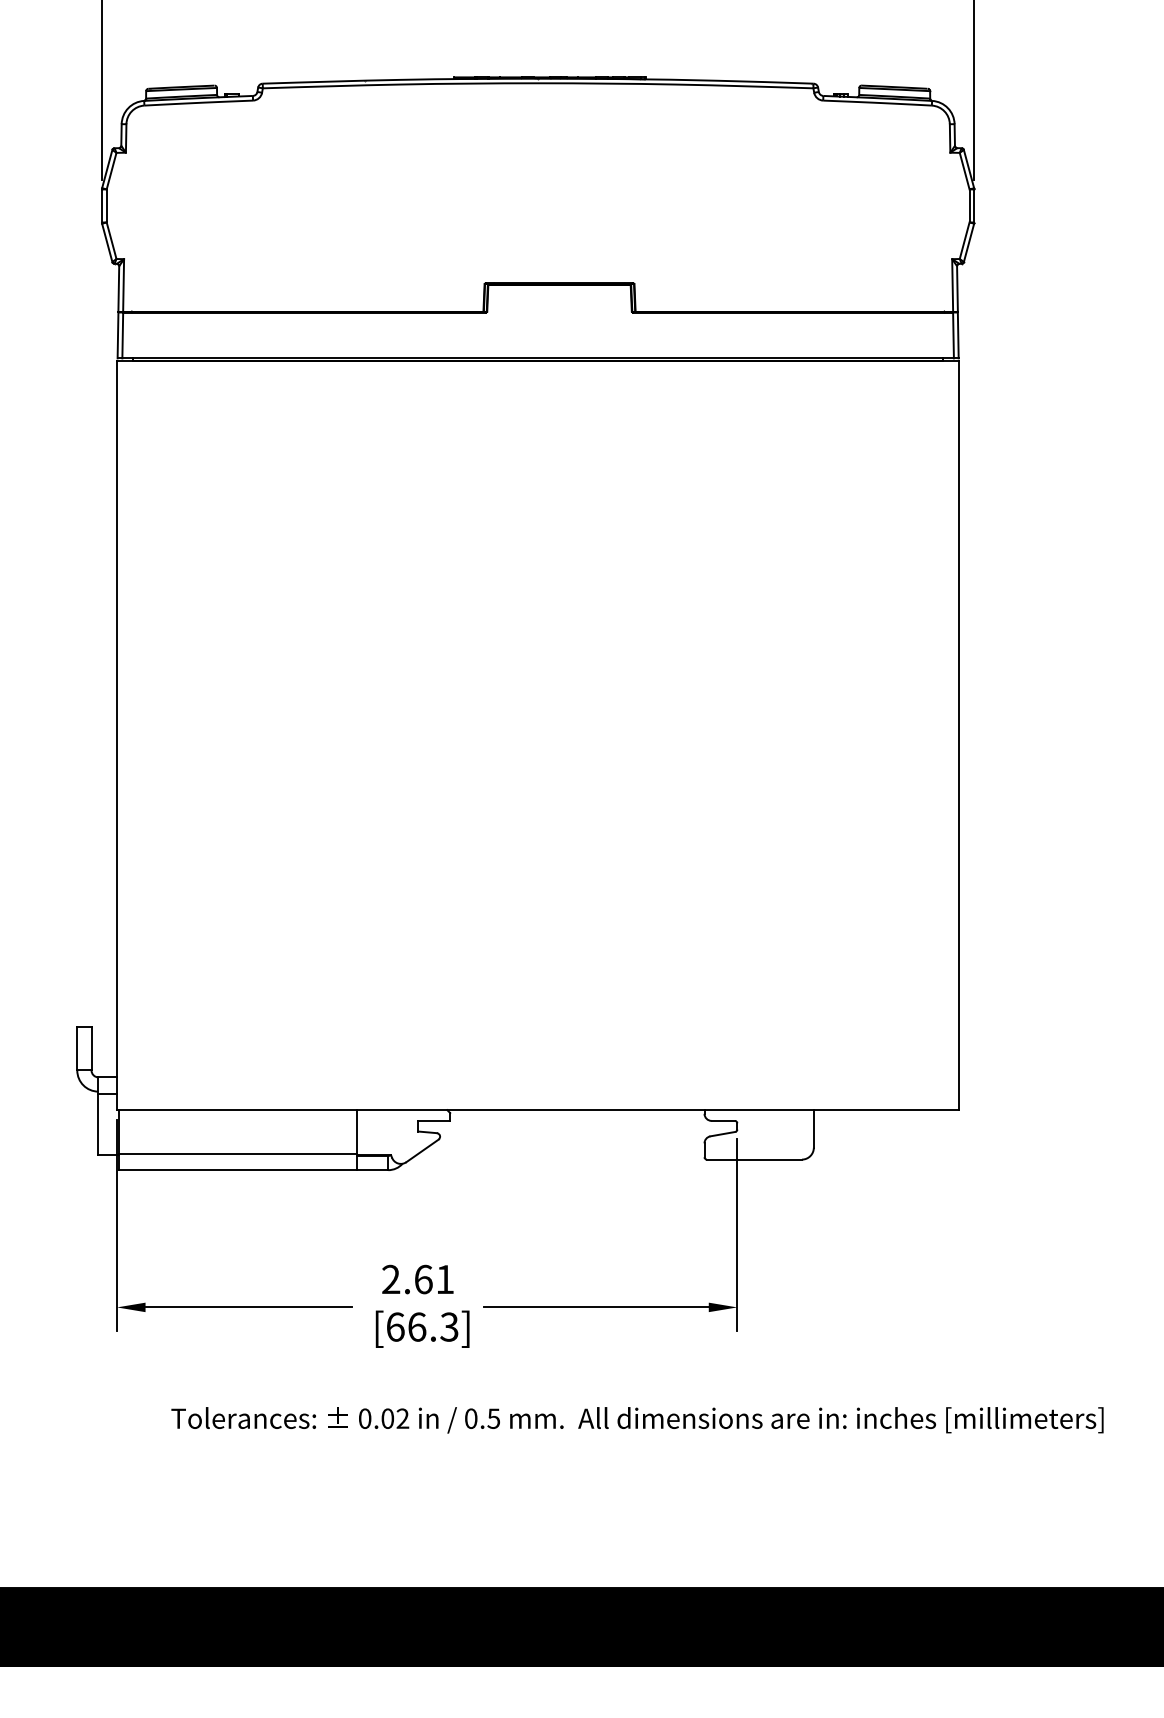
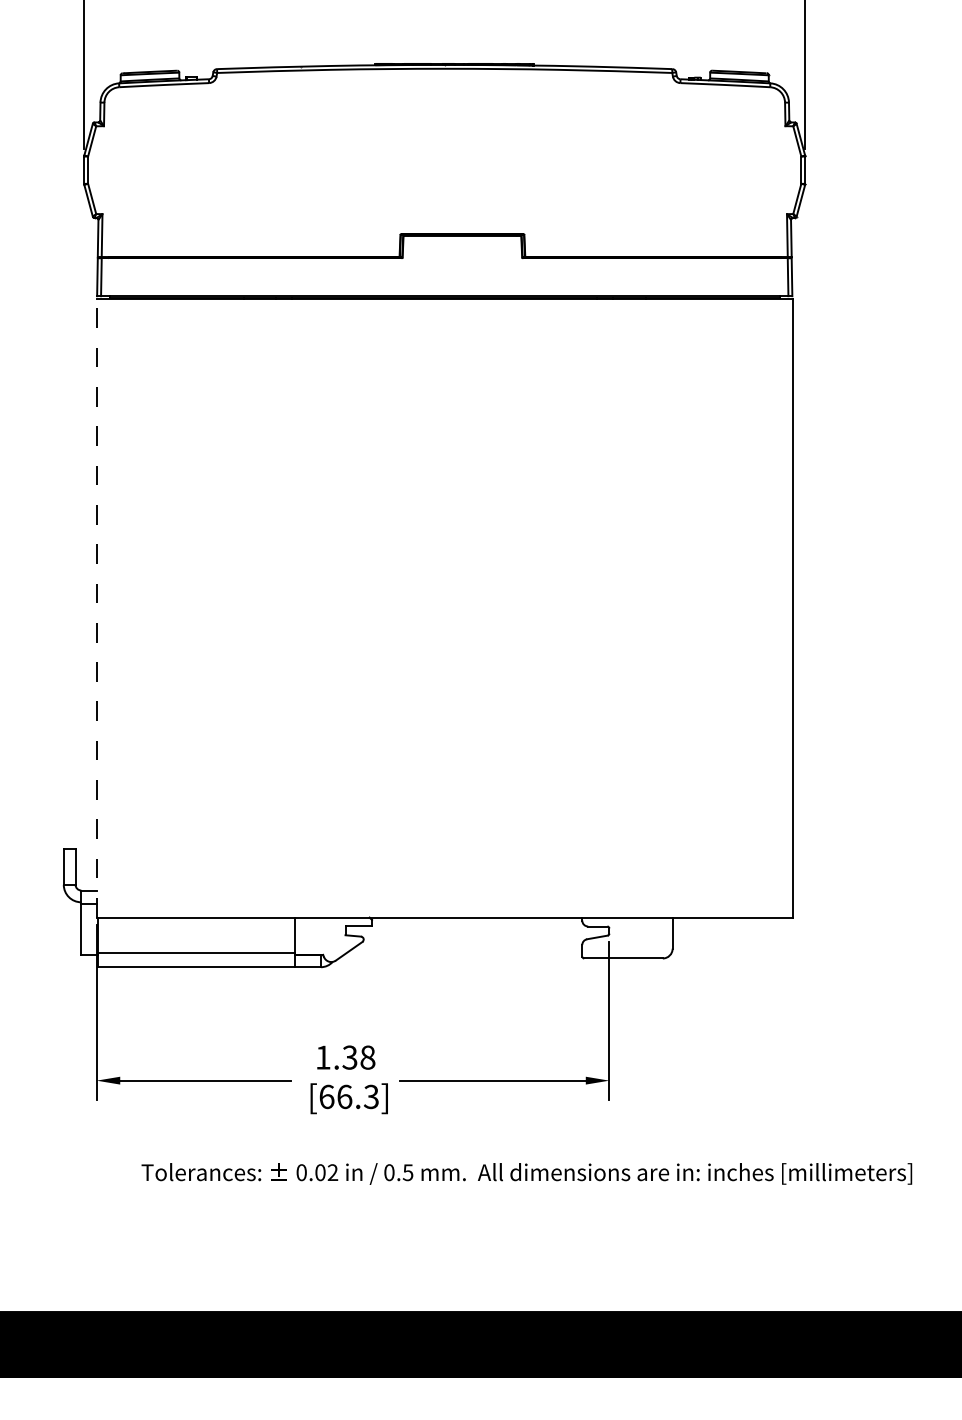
line: (117, 735) -> (97, 607), solid -> dashed
text: (418, 1279) -> (345, 1057), 2.61 -> 1.38

